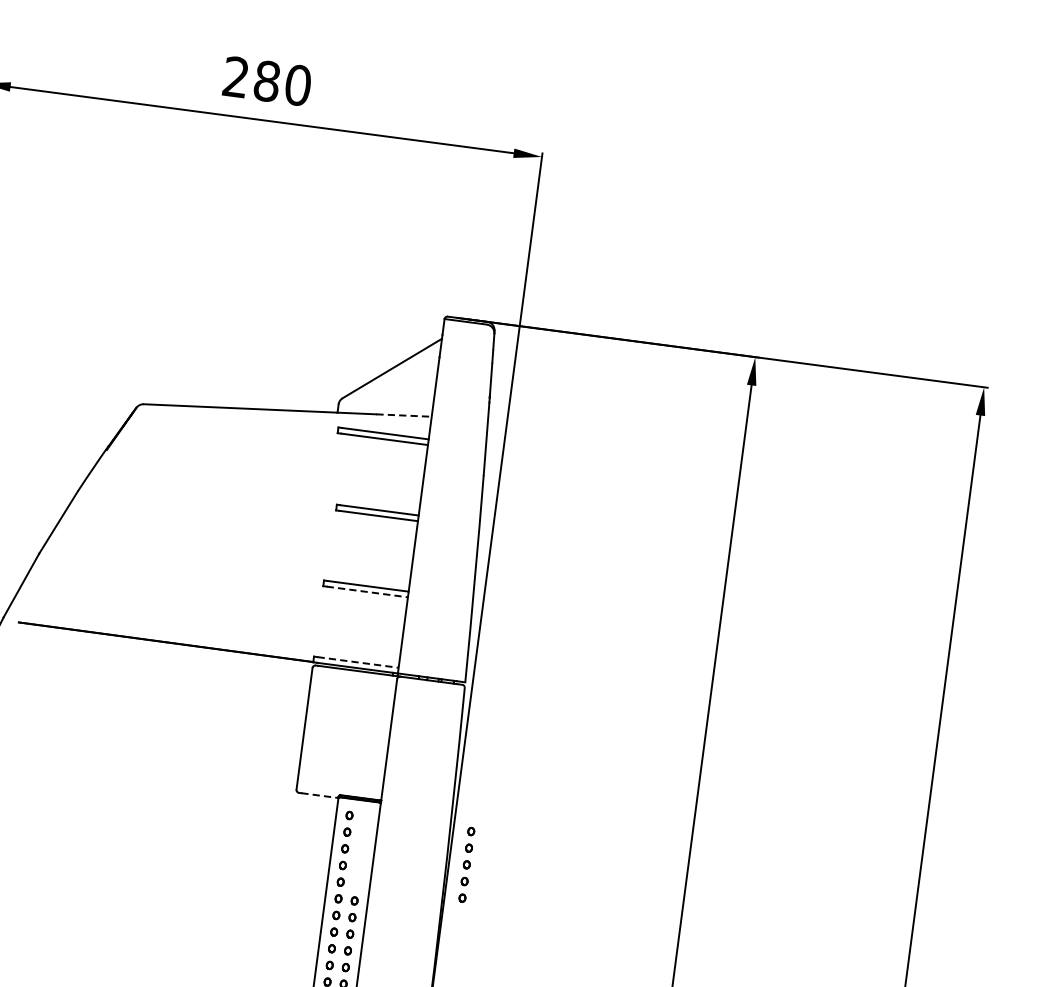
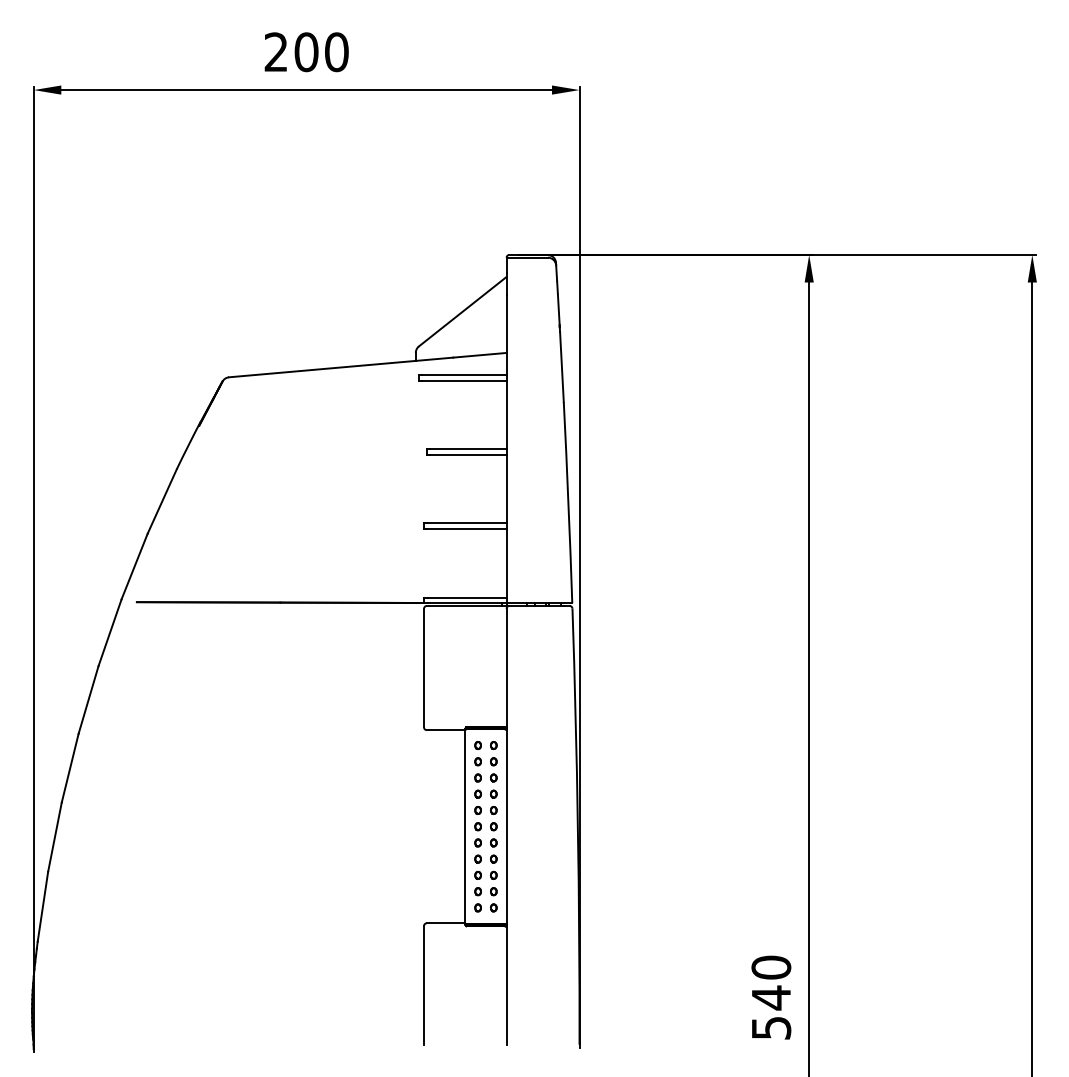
text: (267, 80) -> (306, 51), 280 -> 200
line: (403, 415) -> (479, 355), dashed -> solid
line: (366, 592) -> (466, 529), dashed -> solid
line: (358, 662) -> (467, 597), dashed -> solid
line: (320, 796) -> (447, 730), dashed -> solid
part: (466, 864) -> (493, 777), moved

